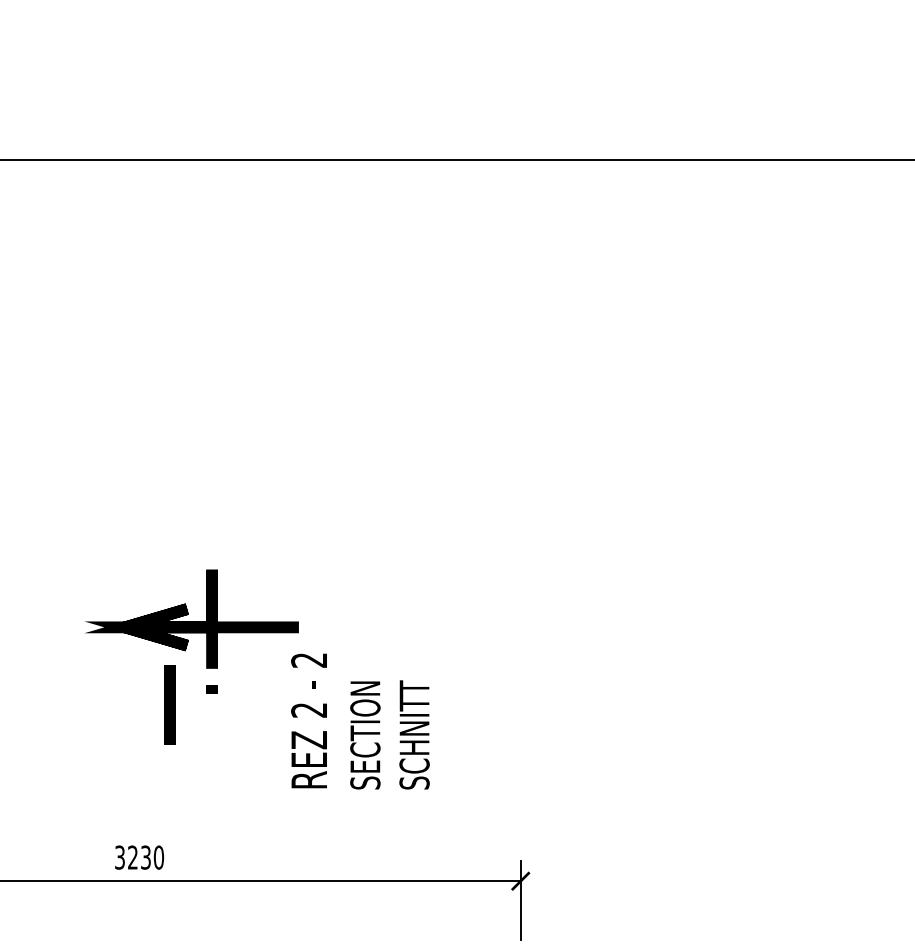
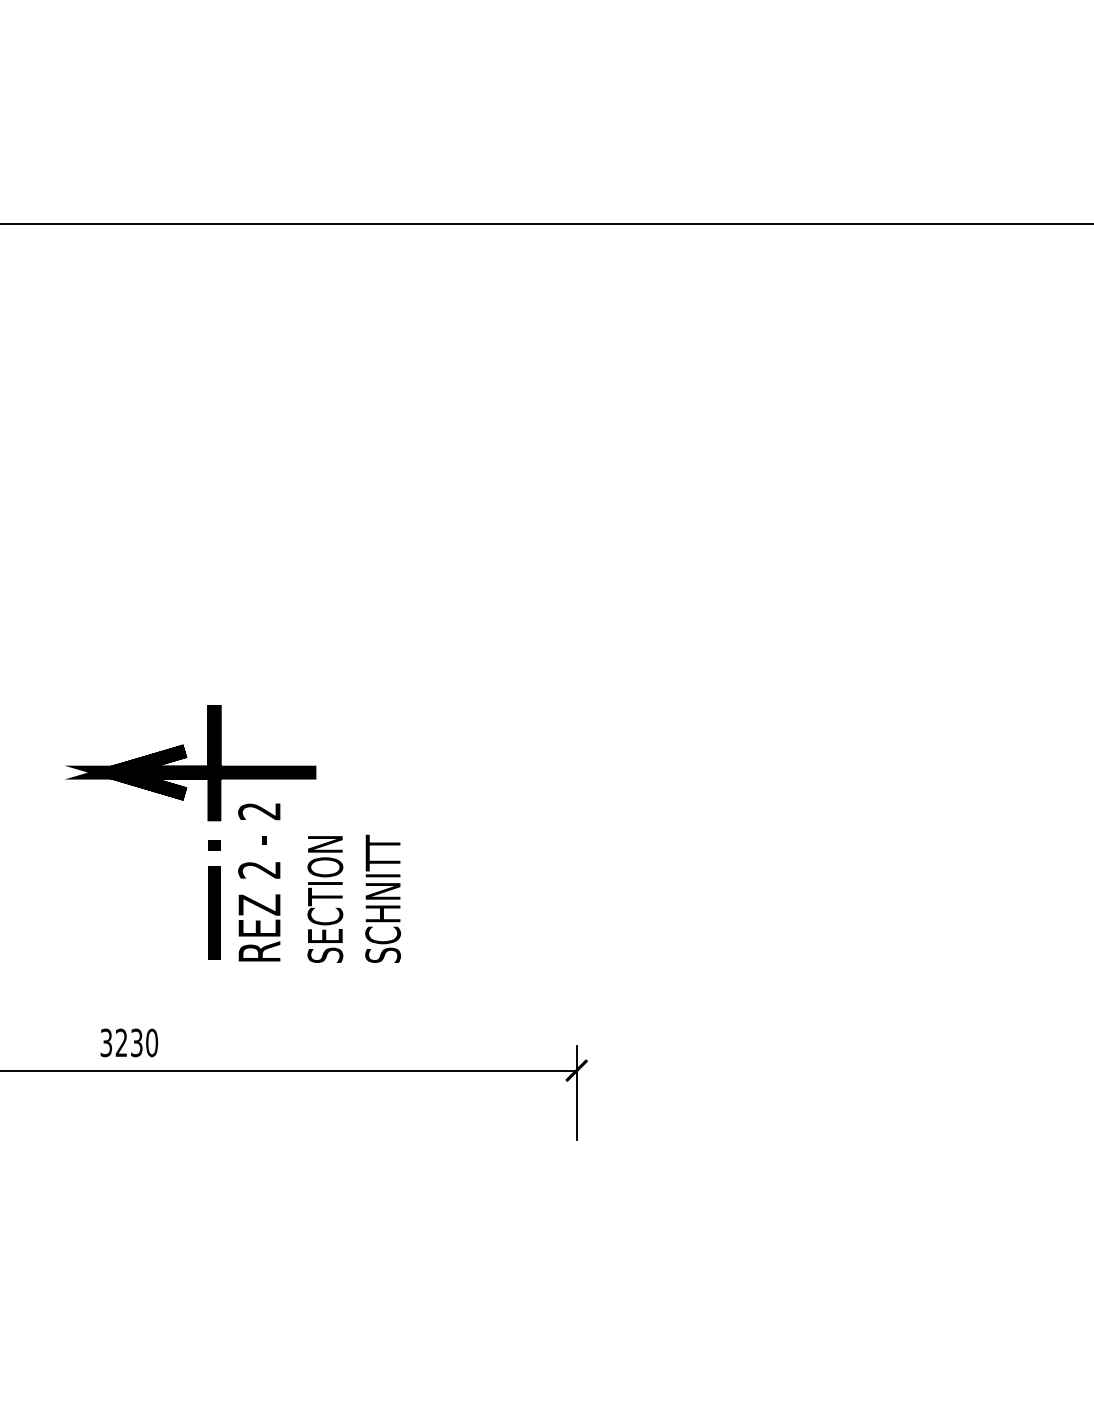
line: (170, 704) -> (214, 912), moved
text: (360, 720) -> (319, 882), moved

